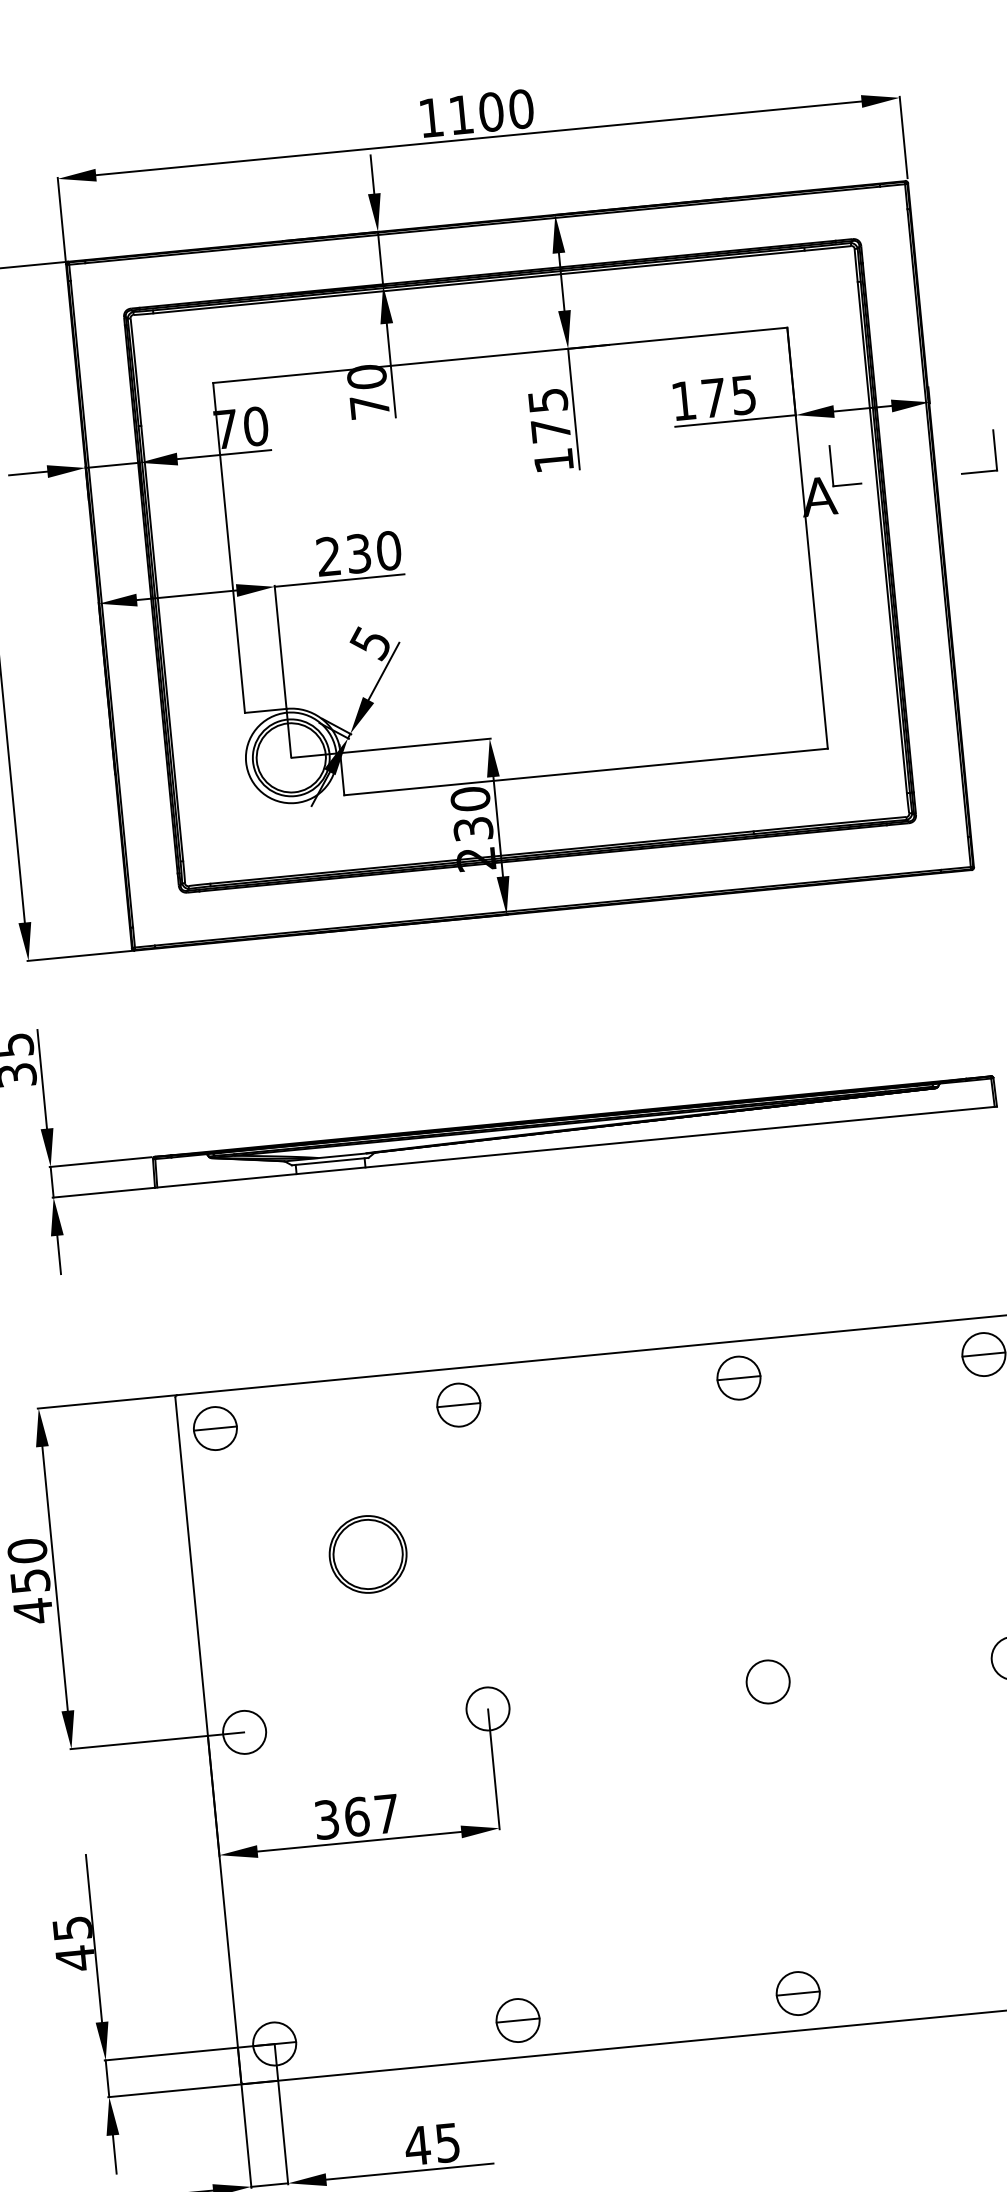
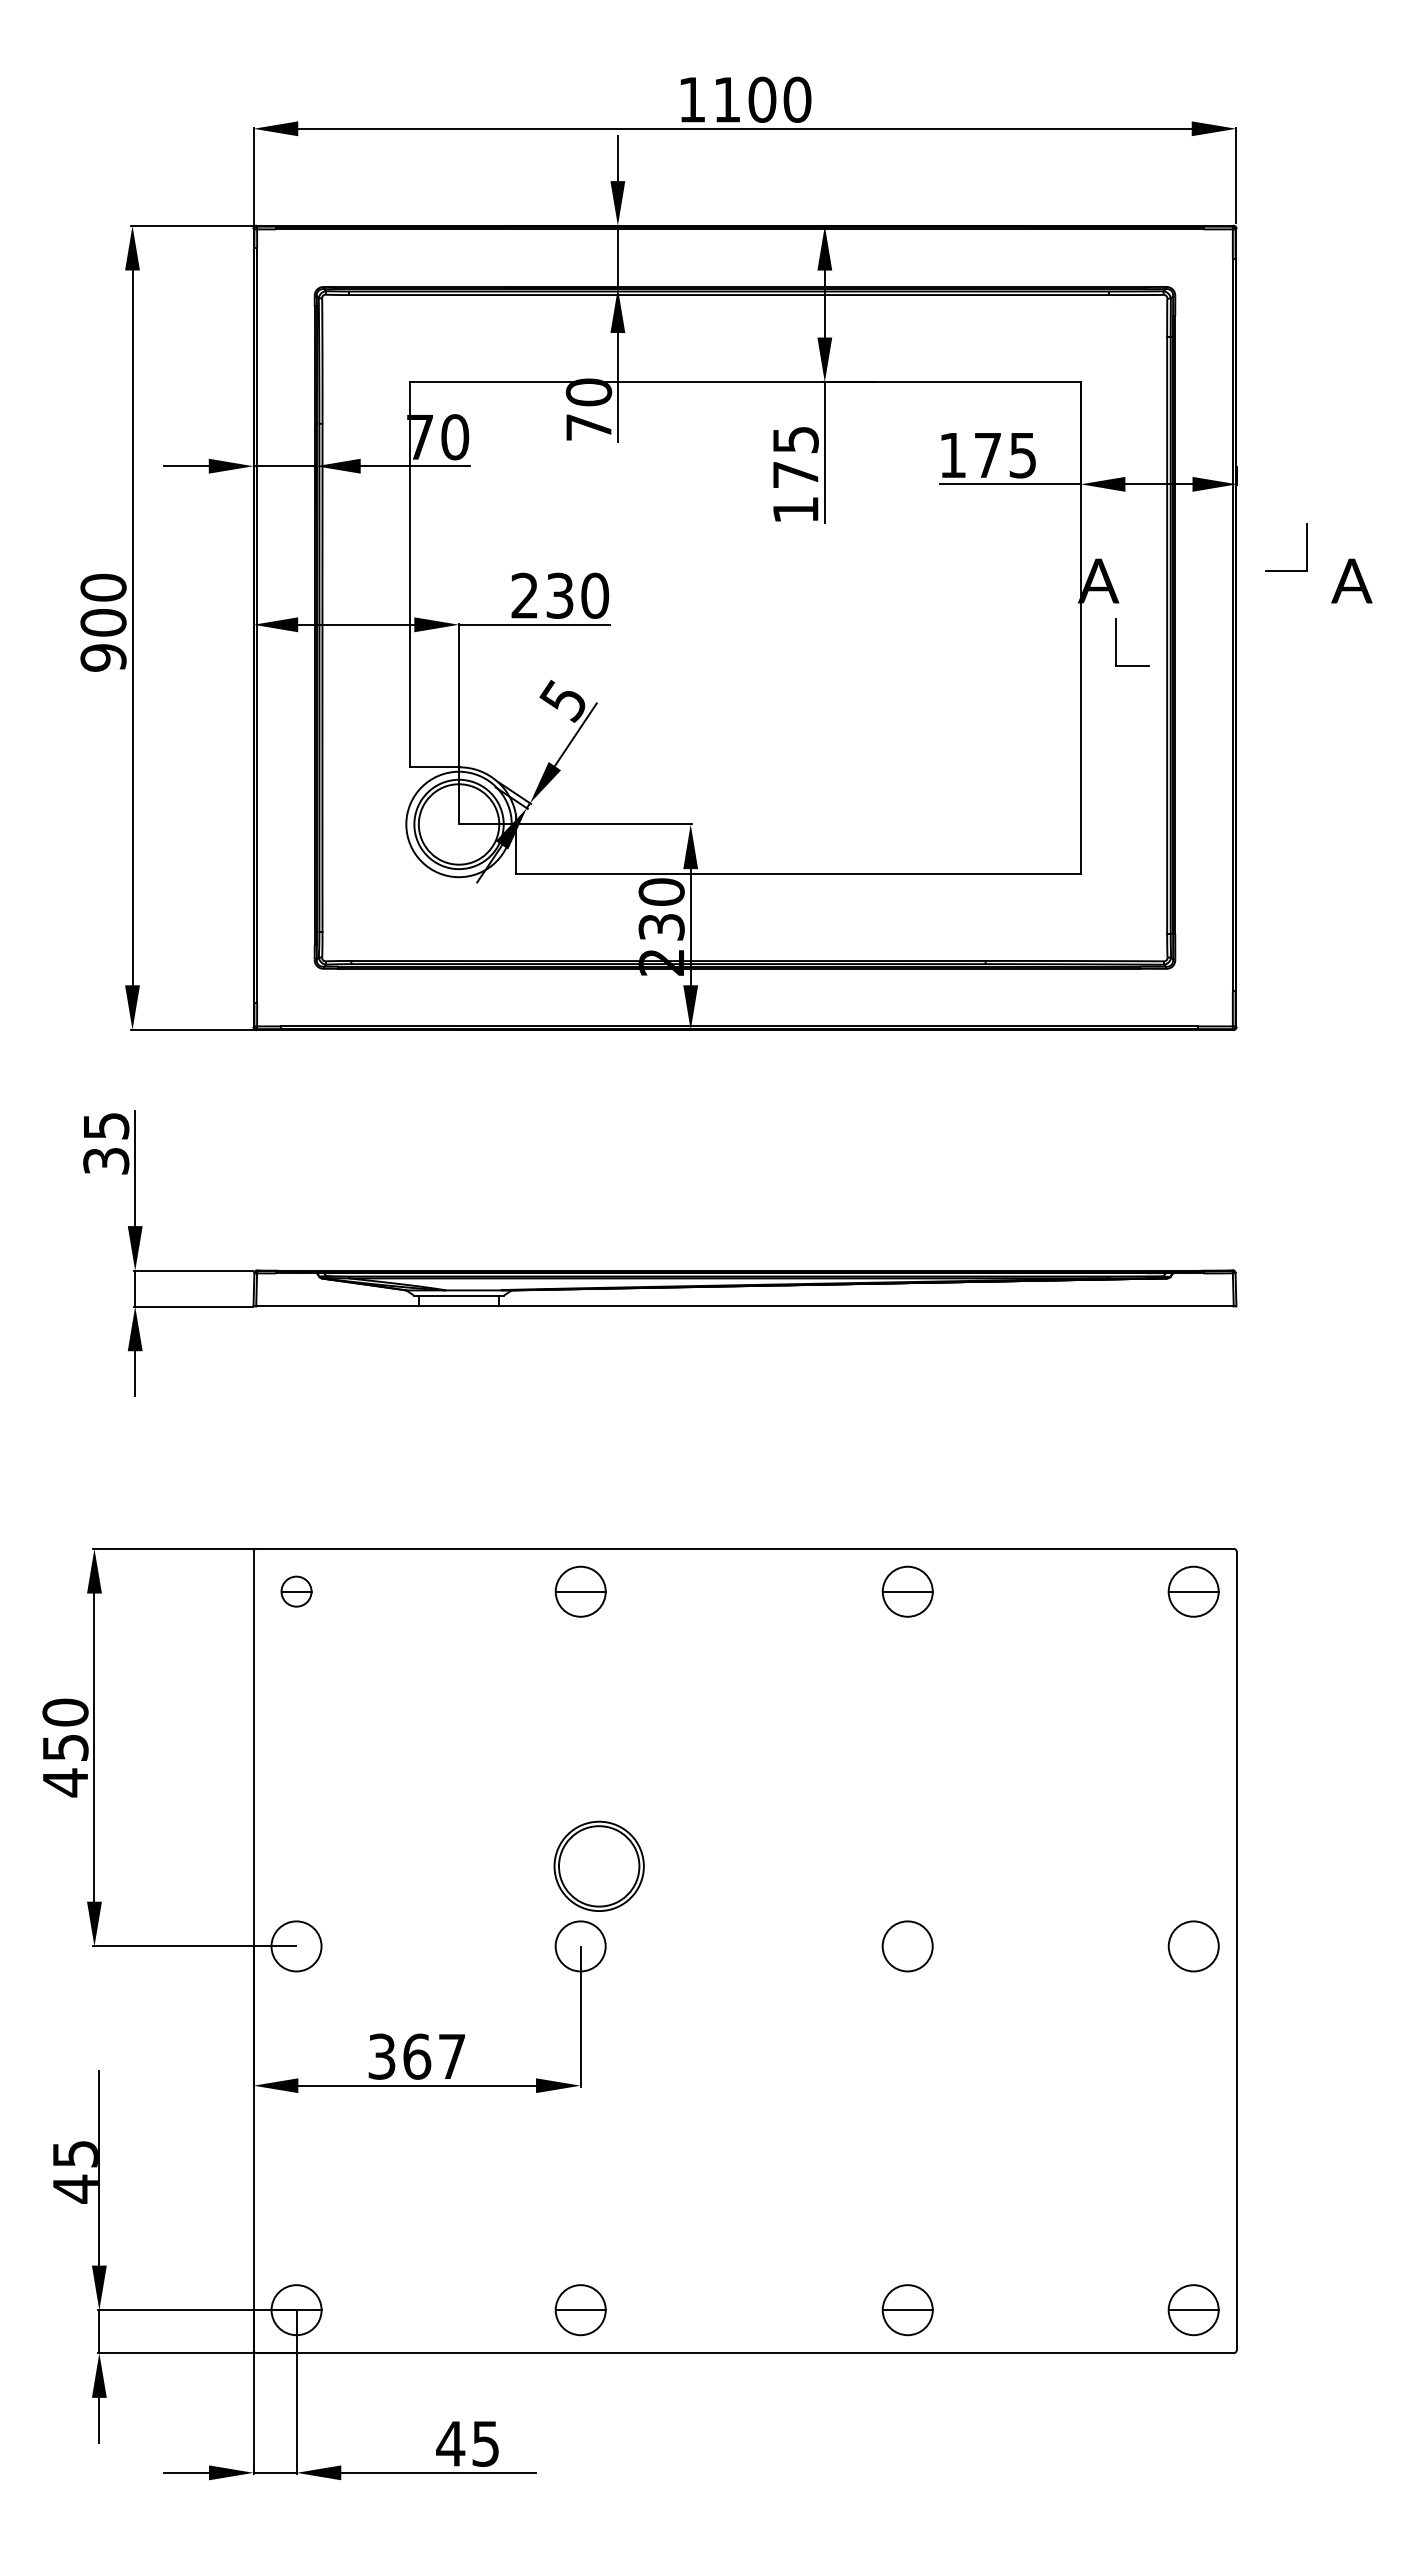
part: (831, 466) -> (1116, 642), moved
part: (215, 1428) -> (296, 1591), size x0.6
part: (367, 1553) -> (598, 1865), moved

